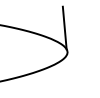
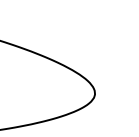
line: (64, 27) -> (93, 50), removed

